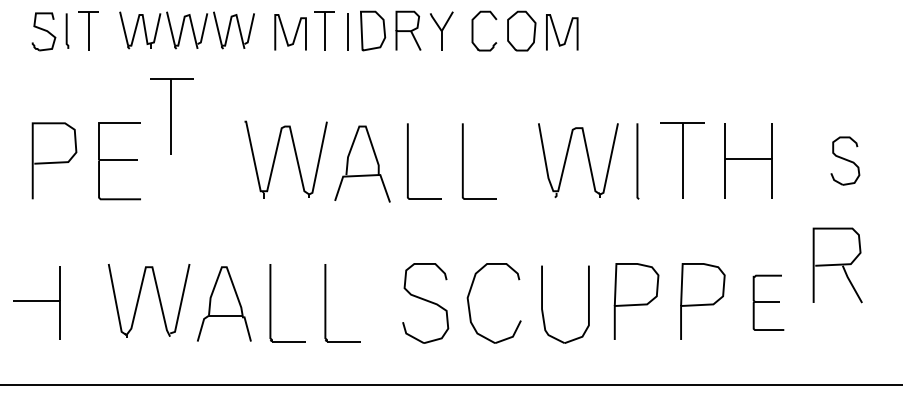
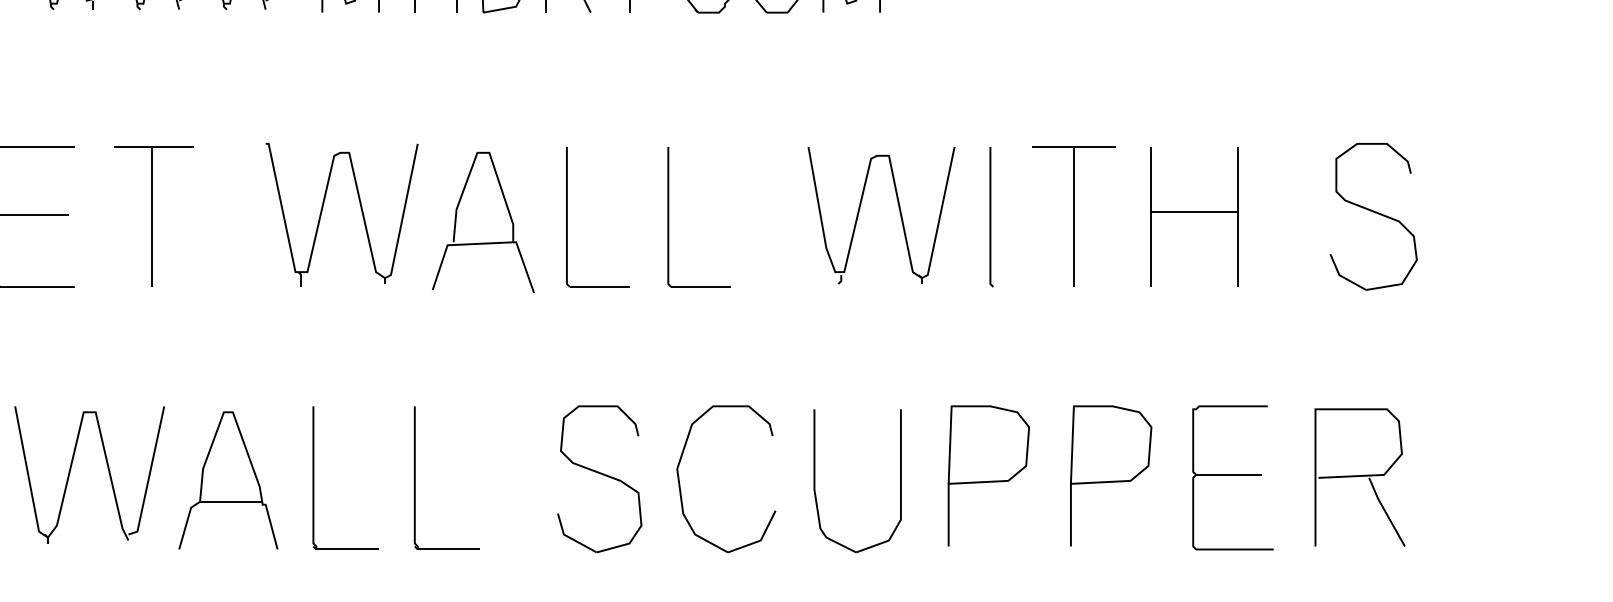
part: (171, 116) -> (153, 215), moved
part: (845, 160) -> (1374, 215), size x1.67
part: (837, 265) -> (1359, 477), moved
part: (768, 302) -> (1232, 477), size x1.43

